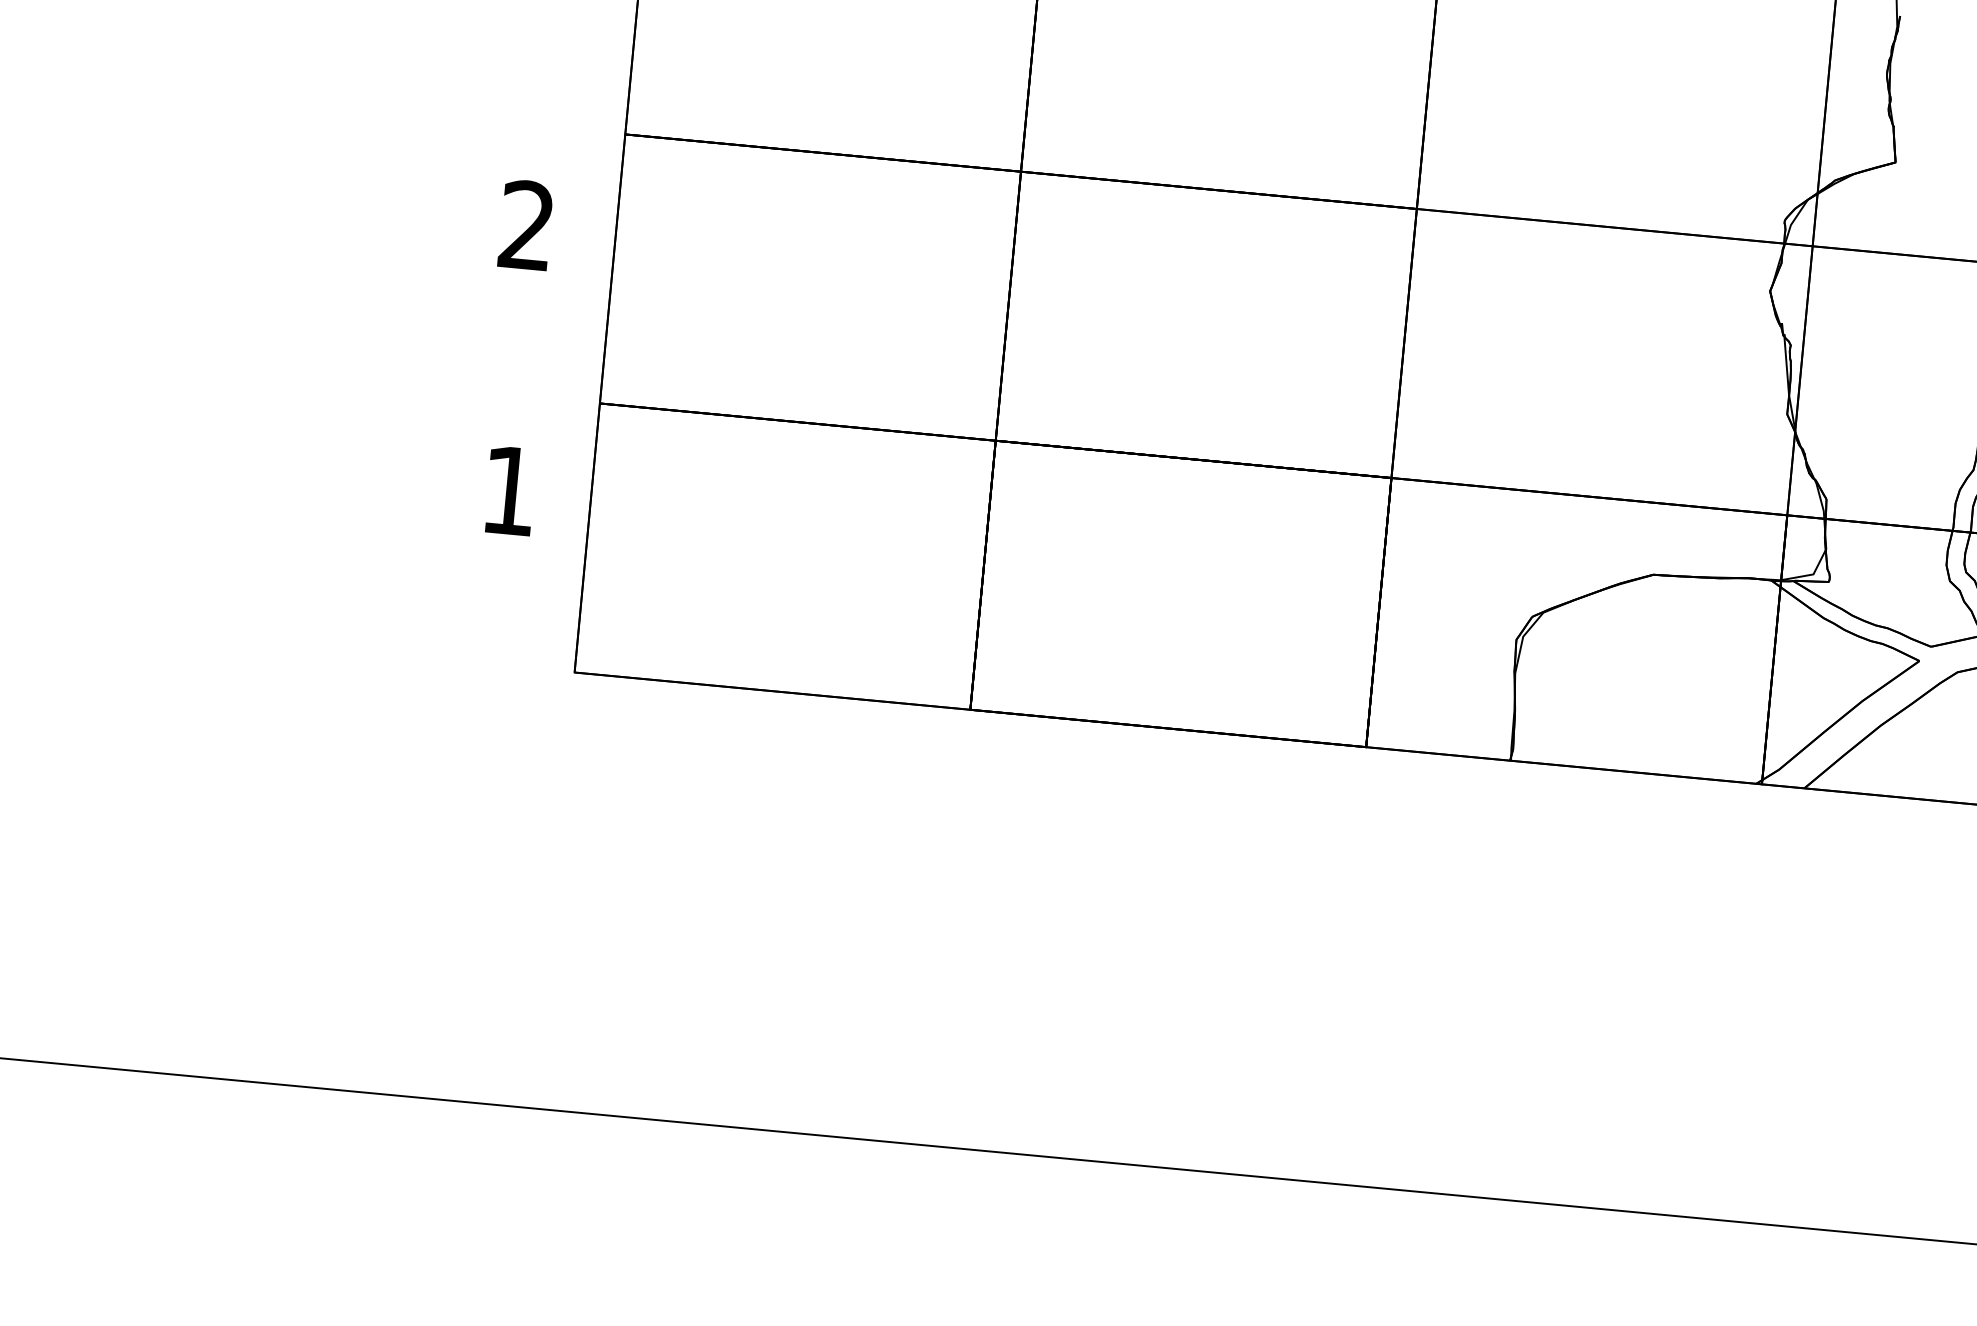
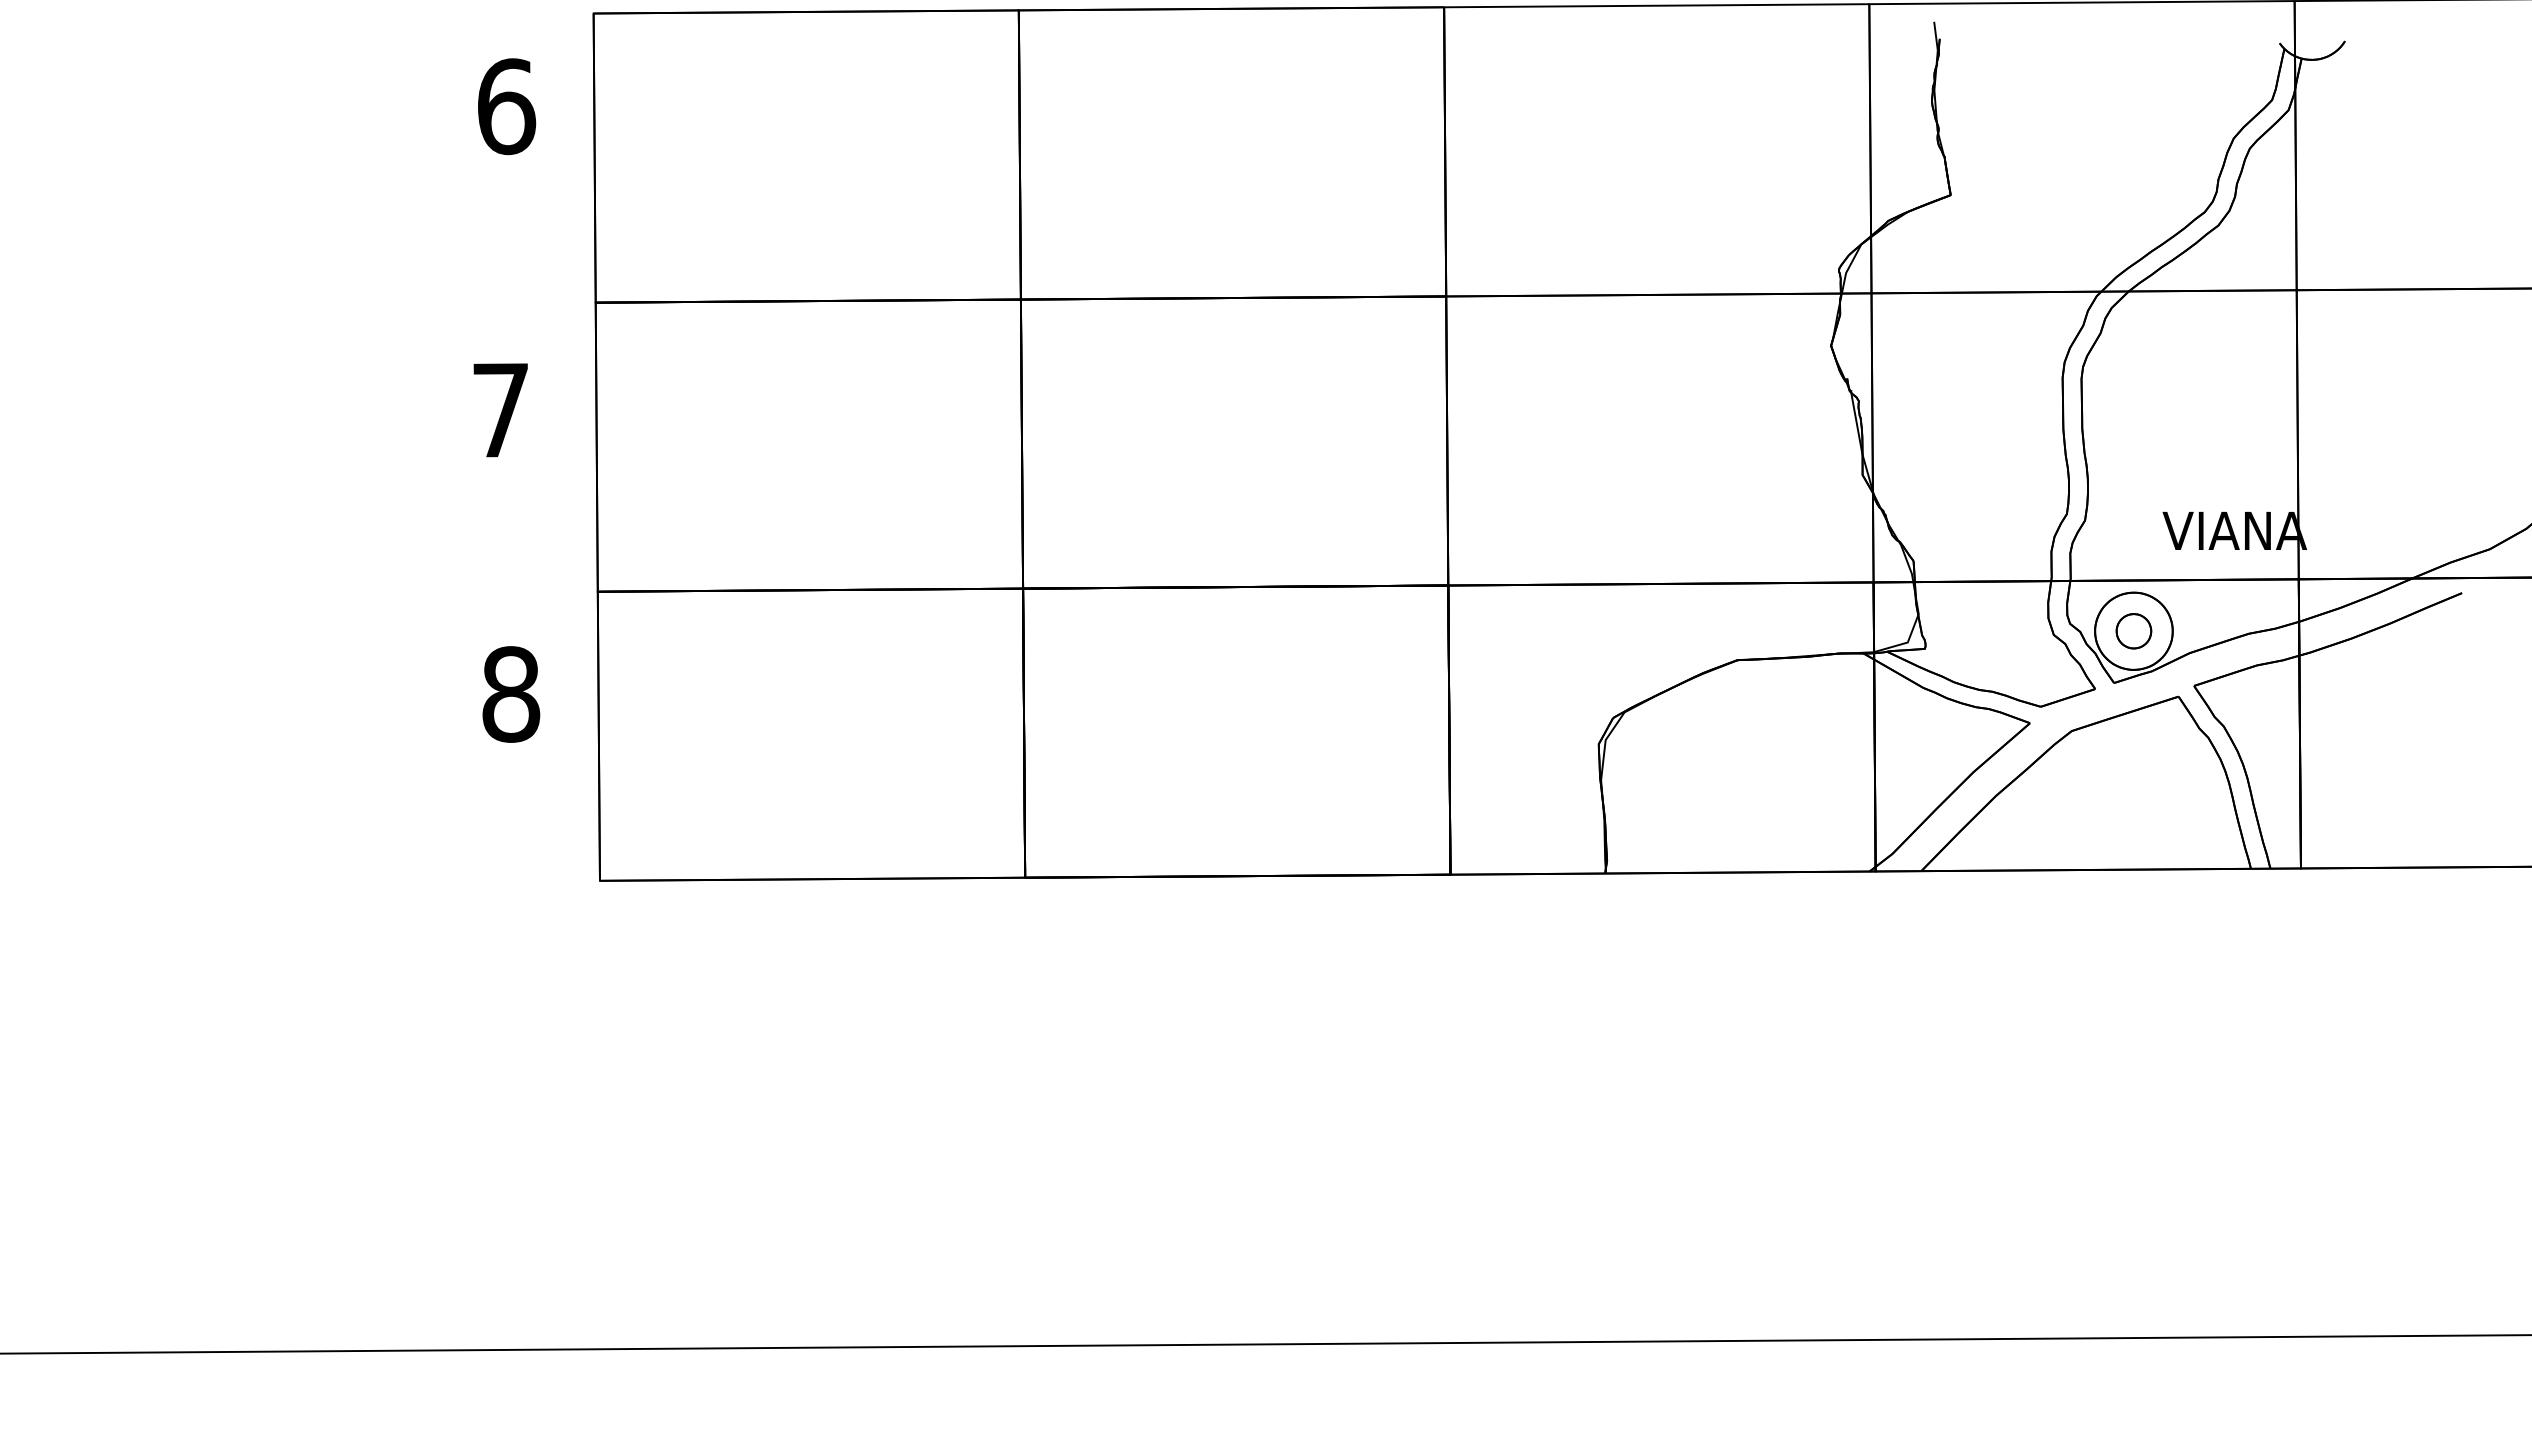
text: (526, 224) -> (500, 409), 2 -> 7
text: (509, 490) -> (511, 694), 1 -> 8

